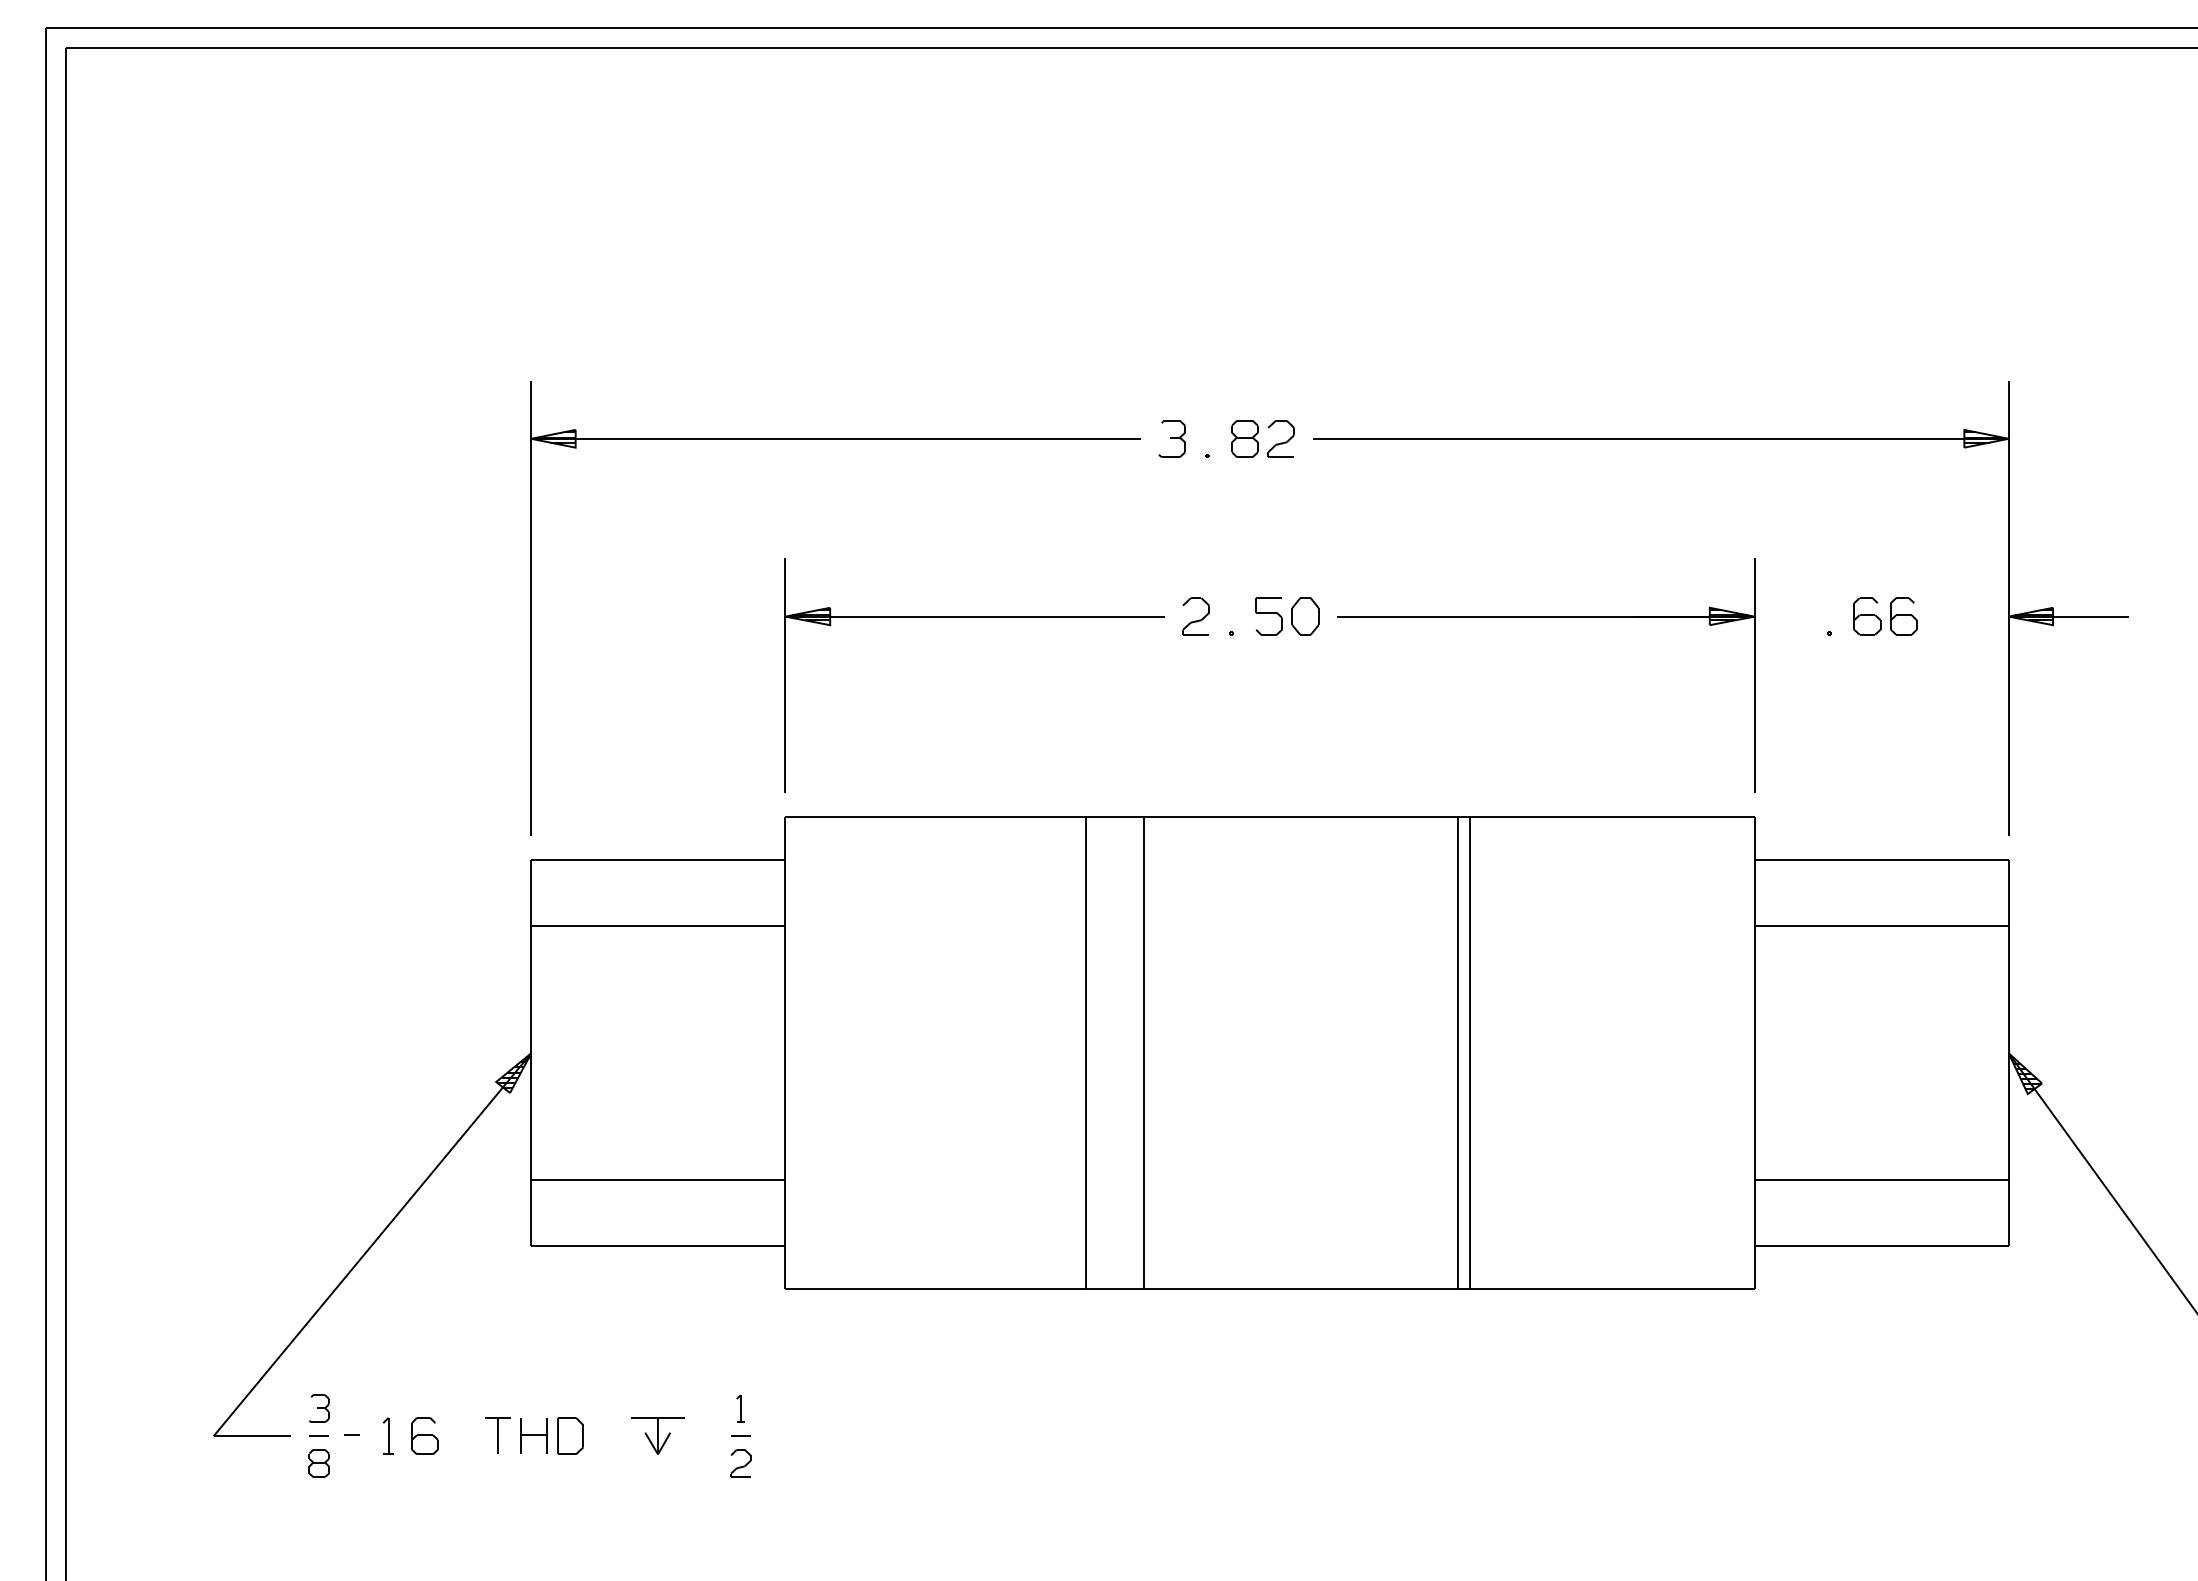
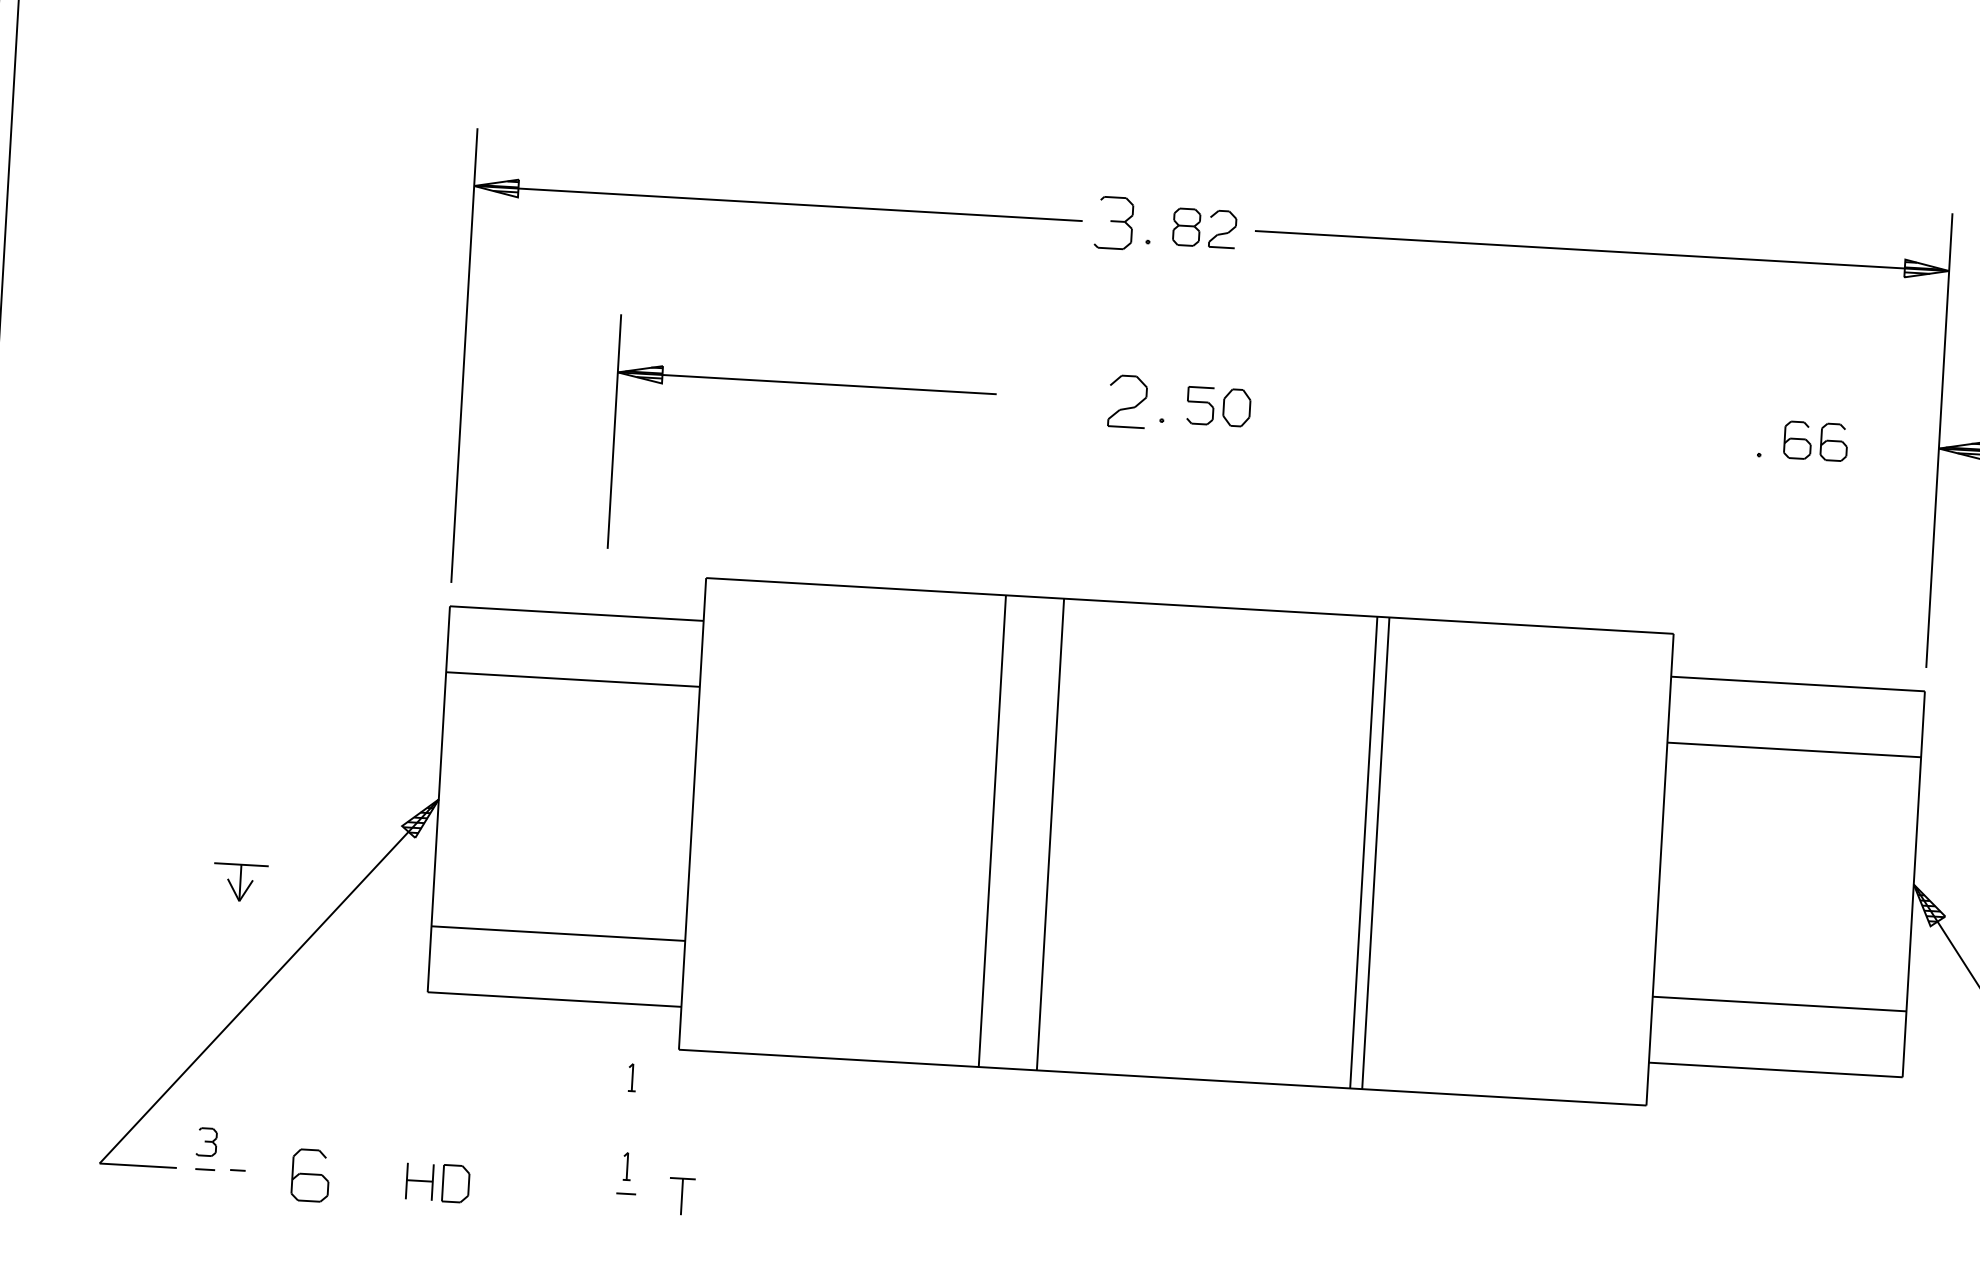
part: (1171, 438) -> (1113, 222), size x1.4
part: (1195, 616) -> (1127, 401), size x1.4
part: (974, 617) -> (806, 384), moved
part: (1546, 617) -> (1477, 422), removed
part: (740, 1319) -> (632, 1077), added
part: (387, 1435) -> (273, 1172), removed
part: (424, 1435) -> (310, 1174), size x1.4
part: (497, 1435) -> (681, 1196), moved
part: (657, 1435) -> (239, 882), moved
part: (318, 1463) -> (202, 1196), removed
part: (740, 1463) -> (624, 1221), removed

